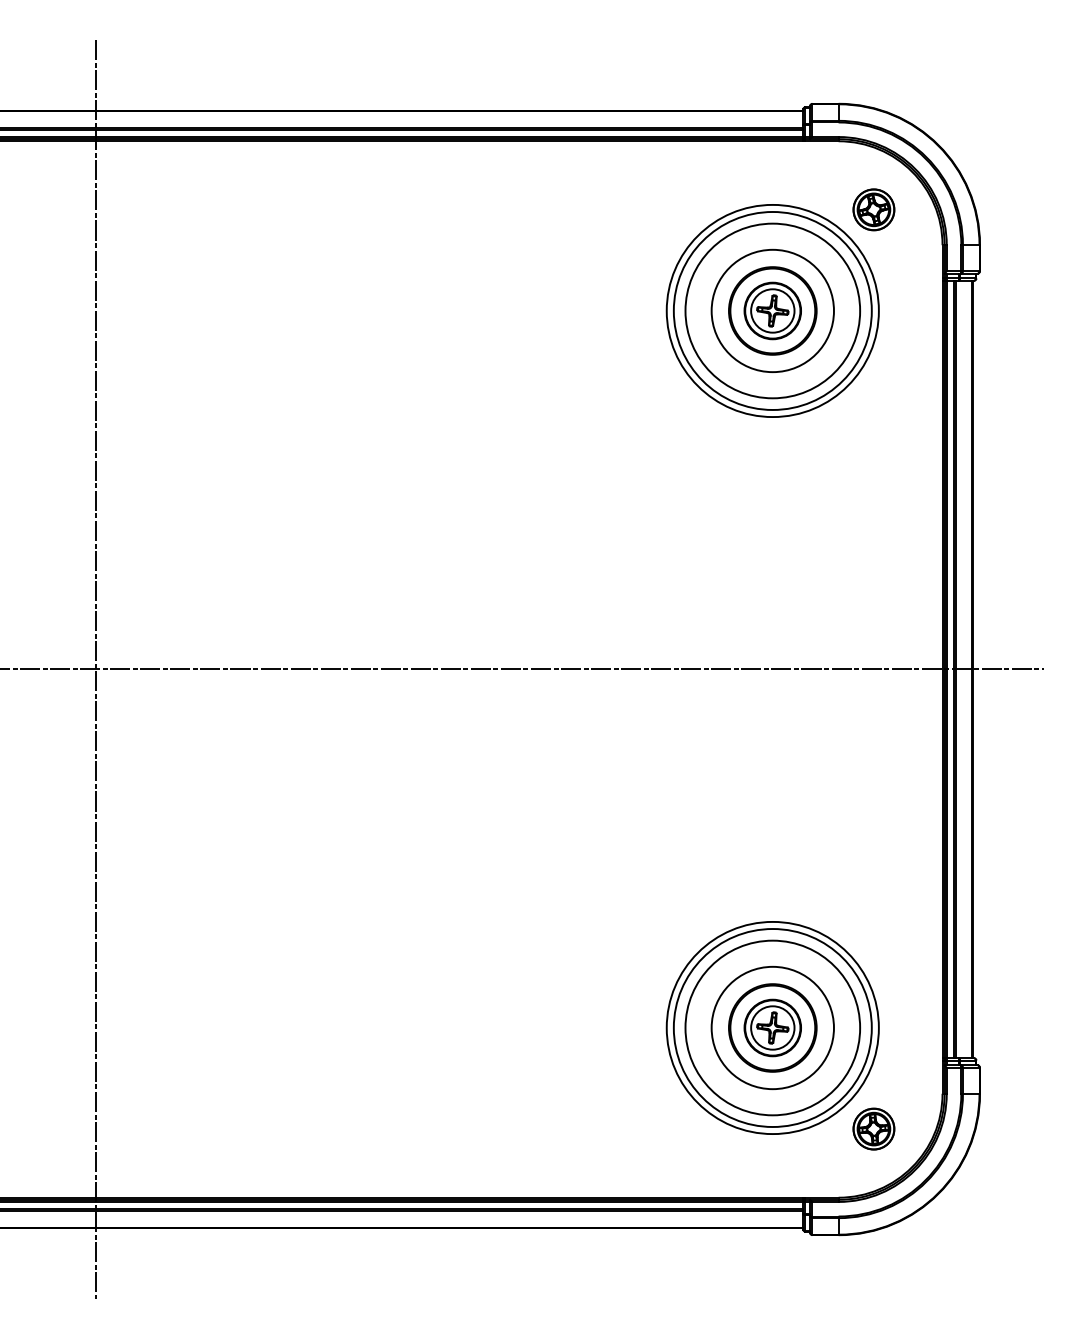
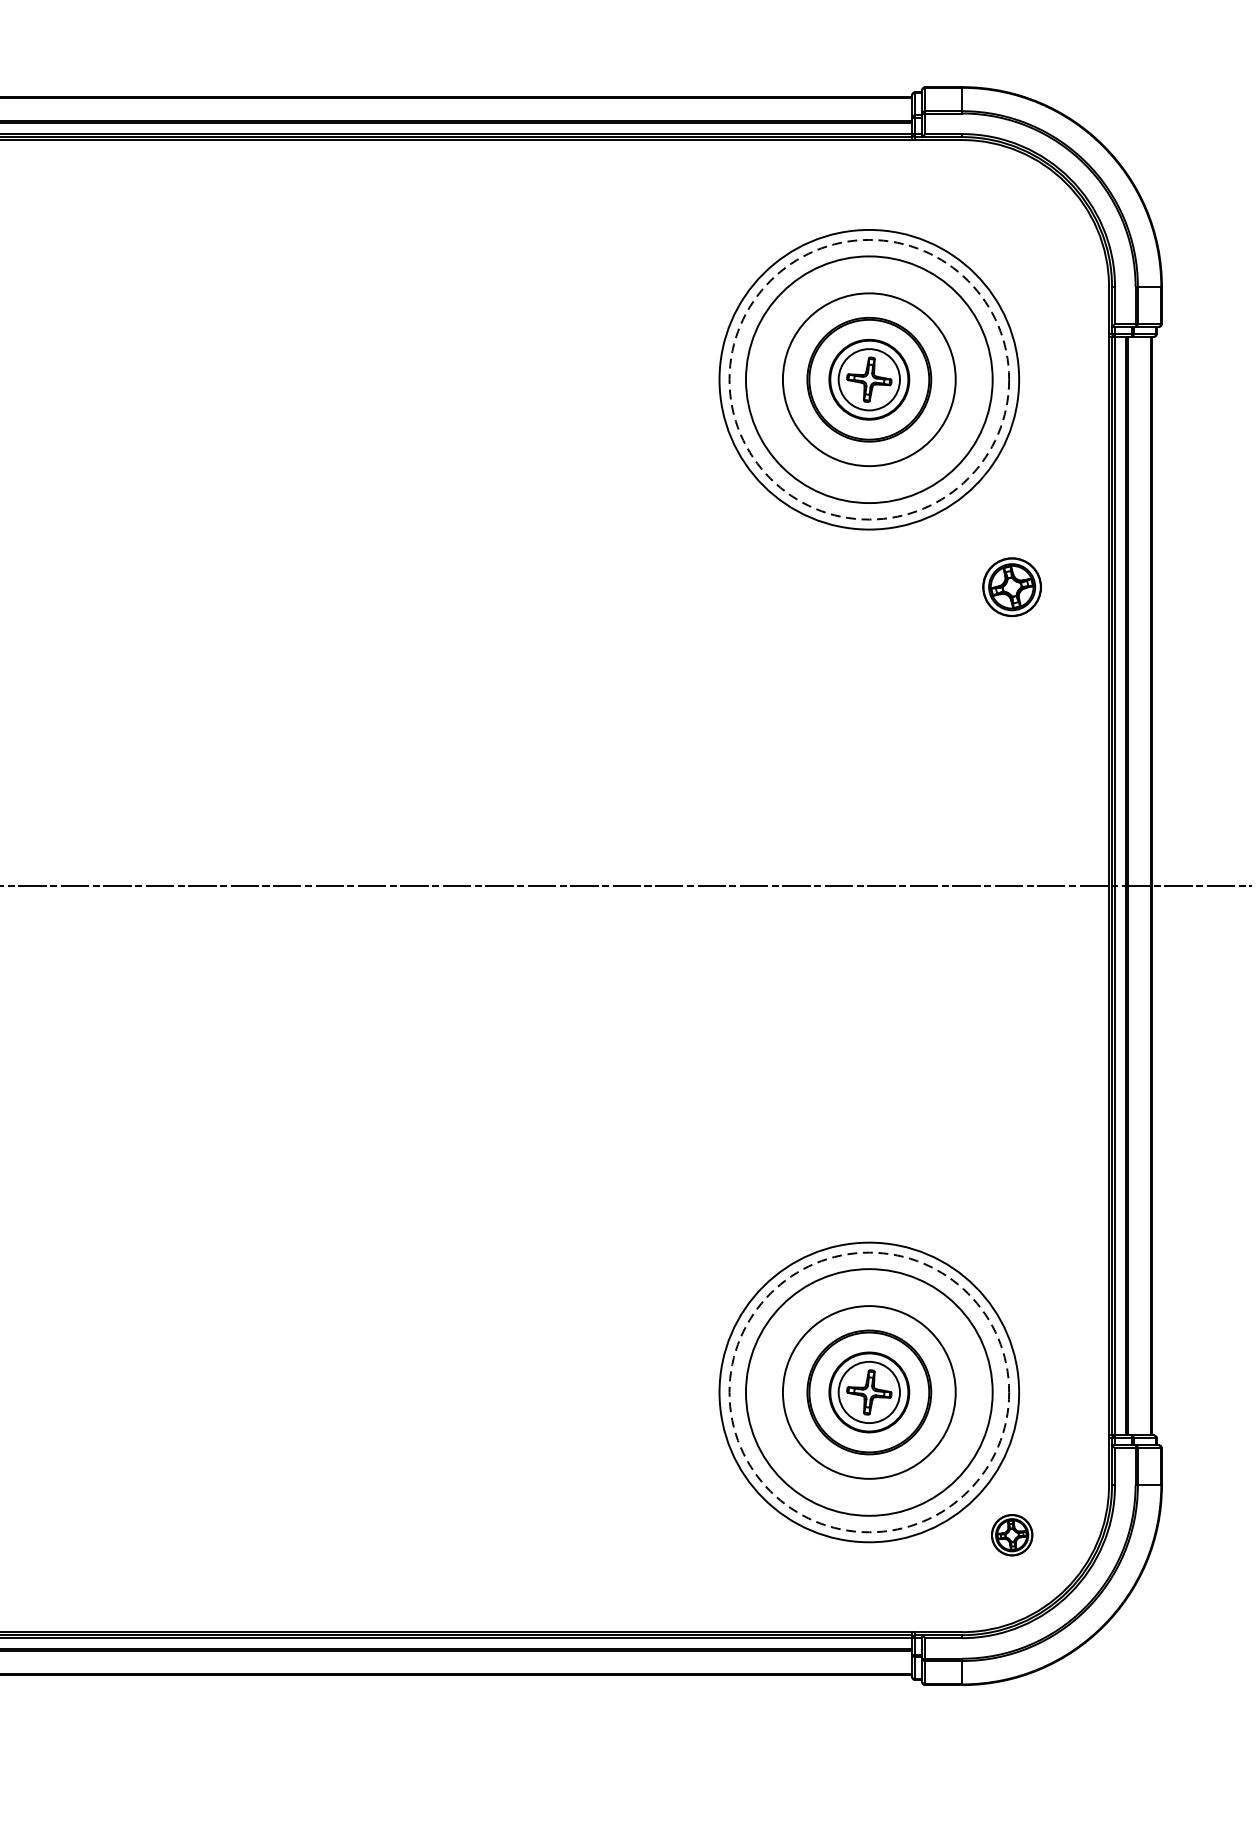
part: (873, 209) -> (1011, 586), moved
circle: (772, 310) -> (868, 379), solid -> dashed
circle: (772, 1028) -> (868, 1393), solid -> dashed
part: (873, 1128) -> (1011, 1534), size x0.7

